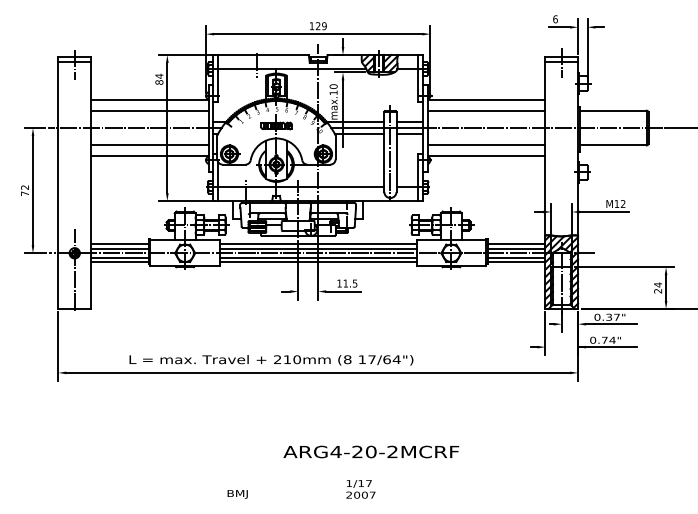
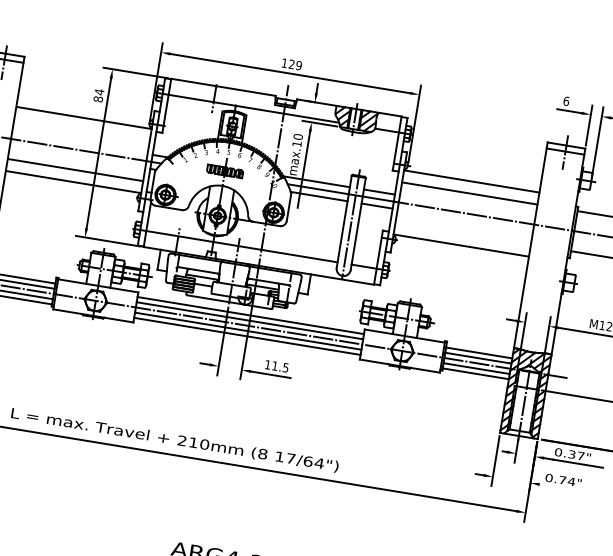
line: (150, 110) -> (82, 129), removed
line: (486, 145) -> (463, 233), removed
line: (607, 347) -> (564, 489), removed

